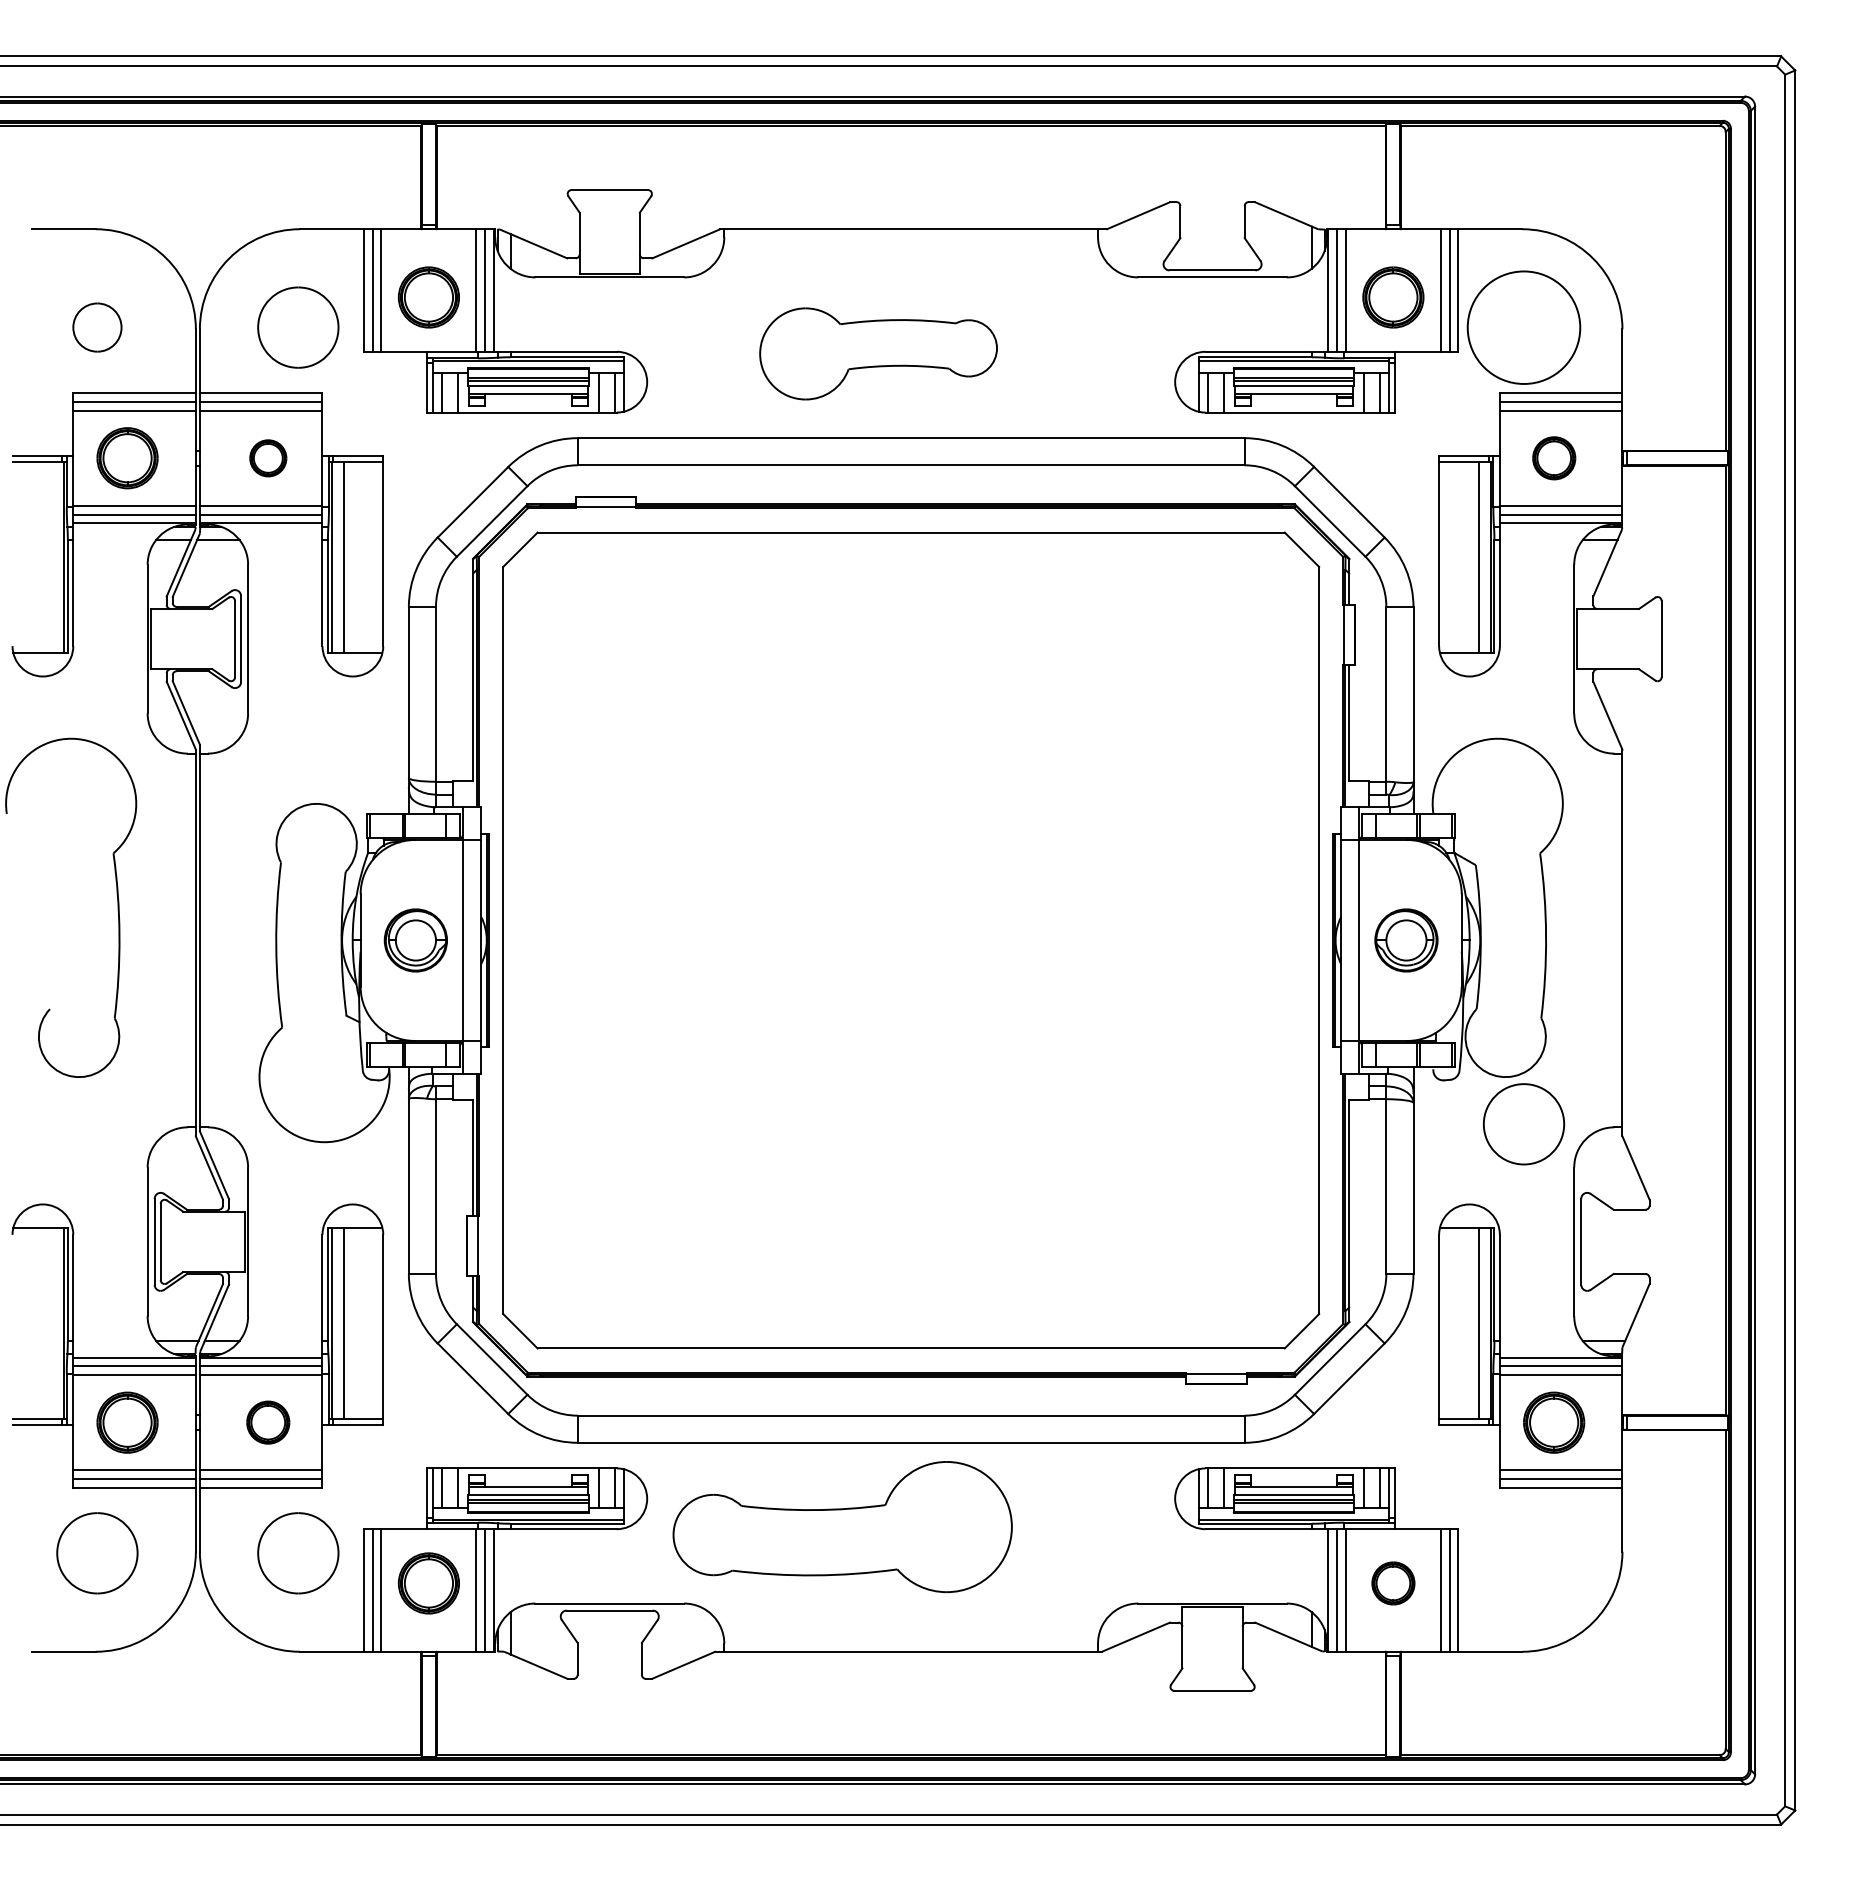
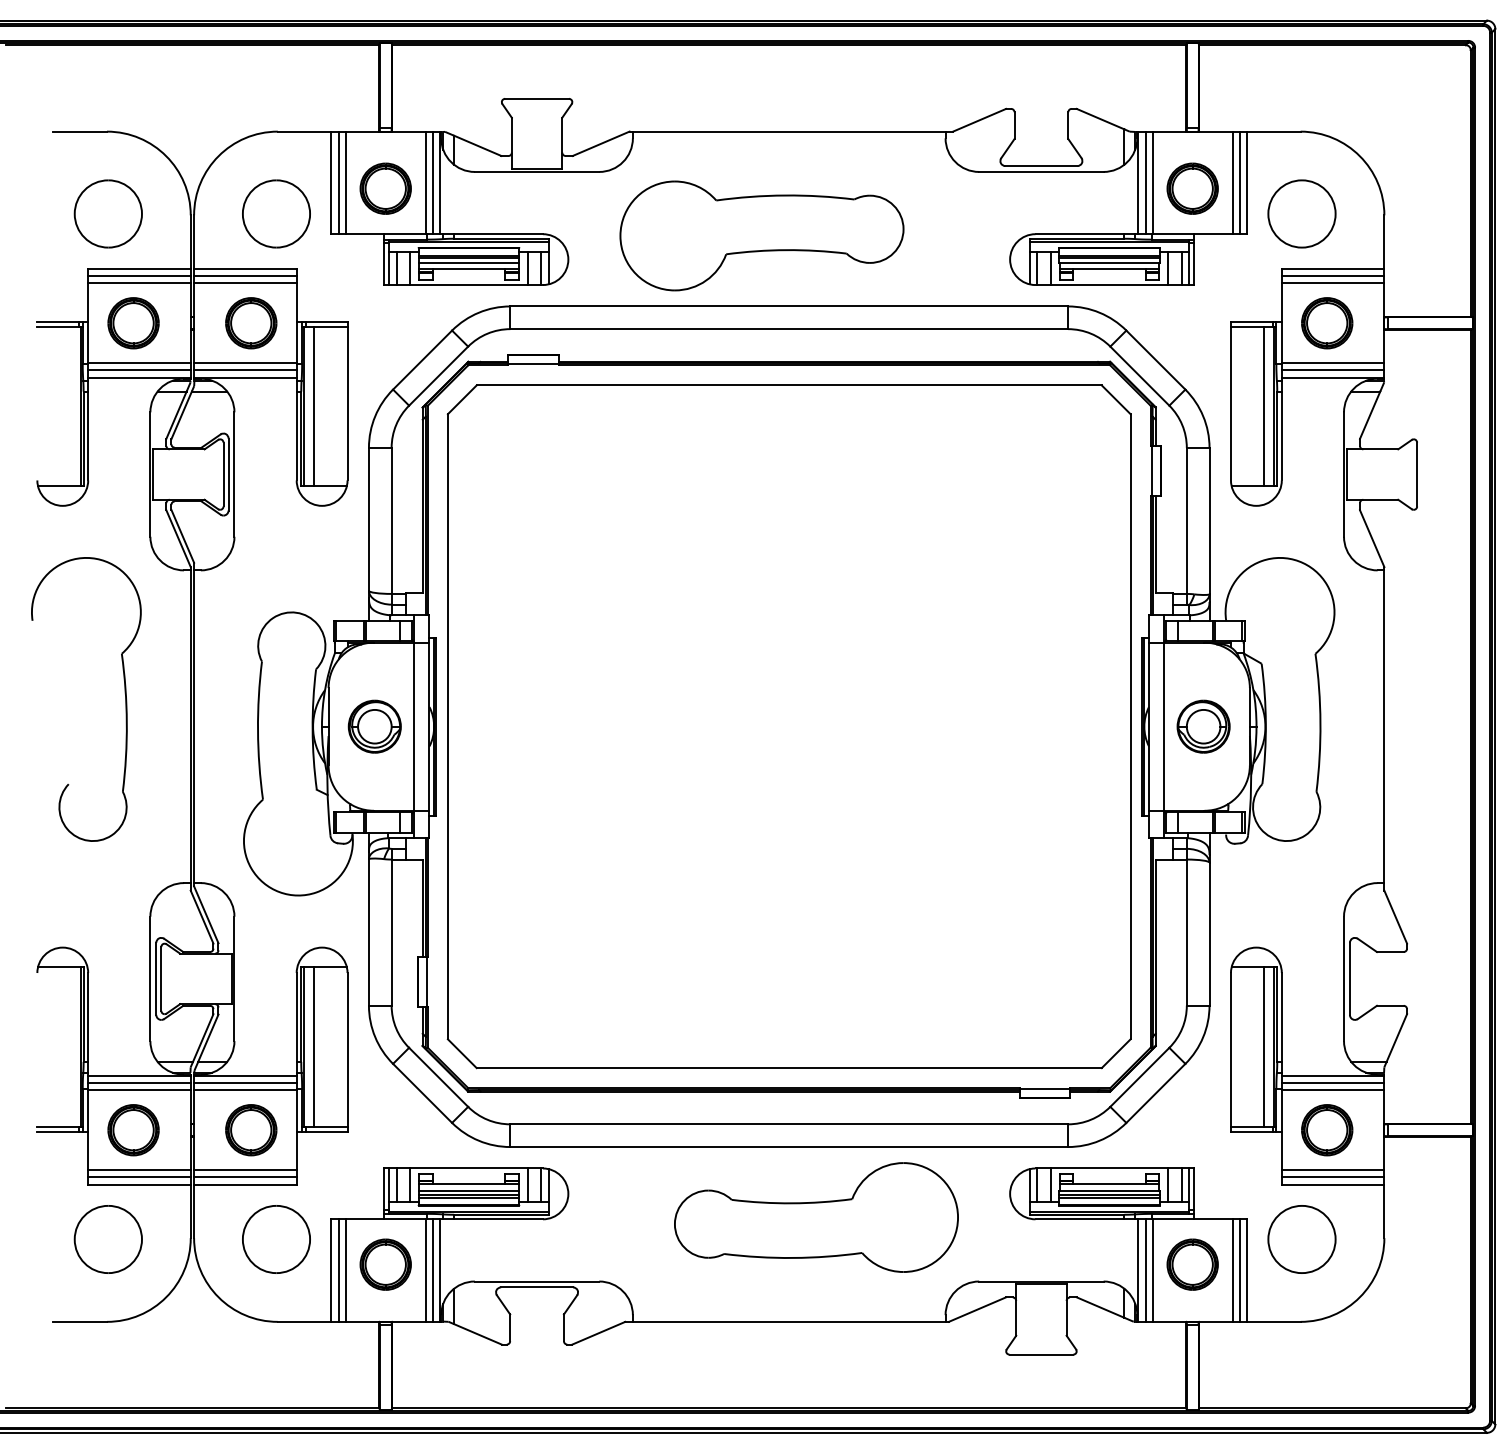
part: (97, 327) -> (108, 213), size x1.67
part: (1523, 327) -> (1301, 213), size x0.71
part: (878, 353) -> (761, 235), size x1.43
part: (268, 458) -> (251, 323), size x1.67
part: (1554, 458) -> (1327, 323), size x1.43
part: (1523, 1124) -> (1301, 1239), moved
part: (268, 1422) -> (251, 1130), size x1.43
part: (842, 1527) -> (816, 1217), moved
part: (1393, 1583) -> (1192, 1264), size x1.43

